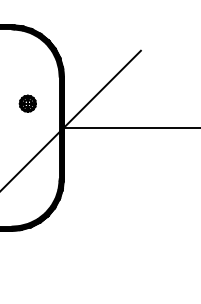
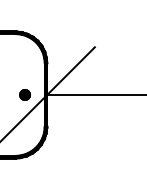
part: (26, 102) -> (24, 94), moved

